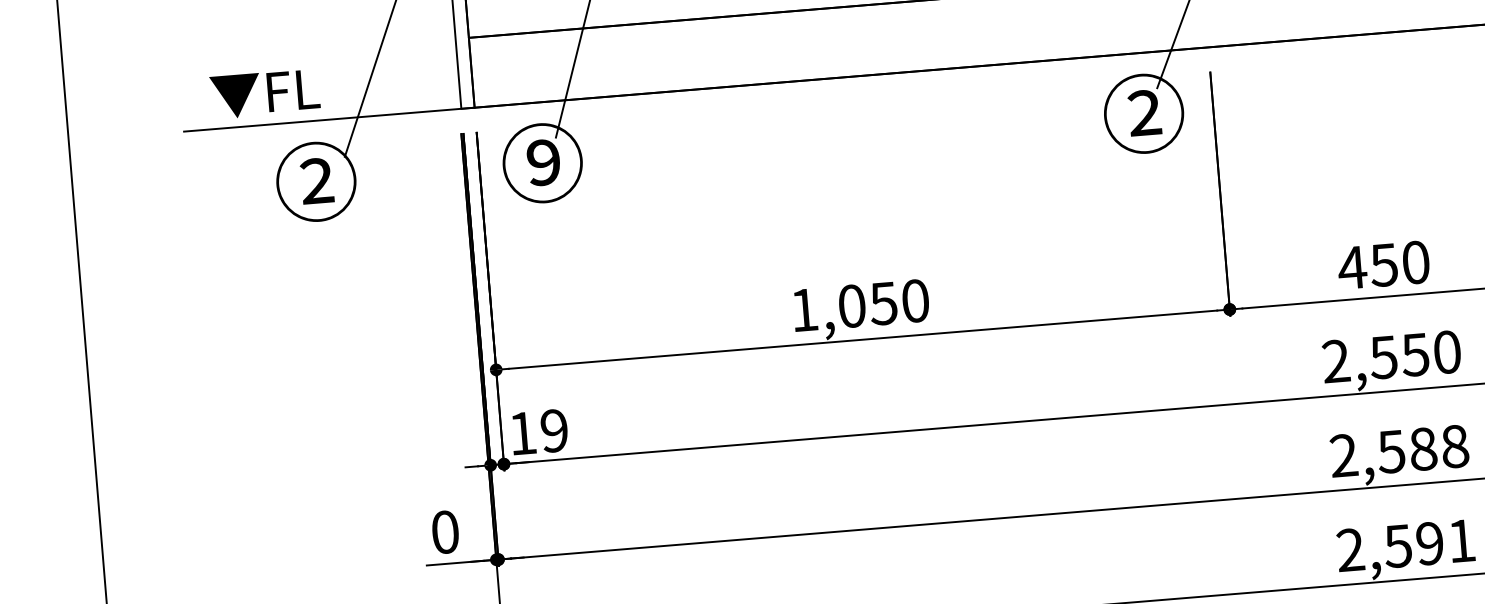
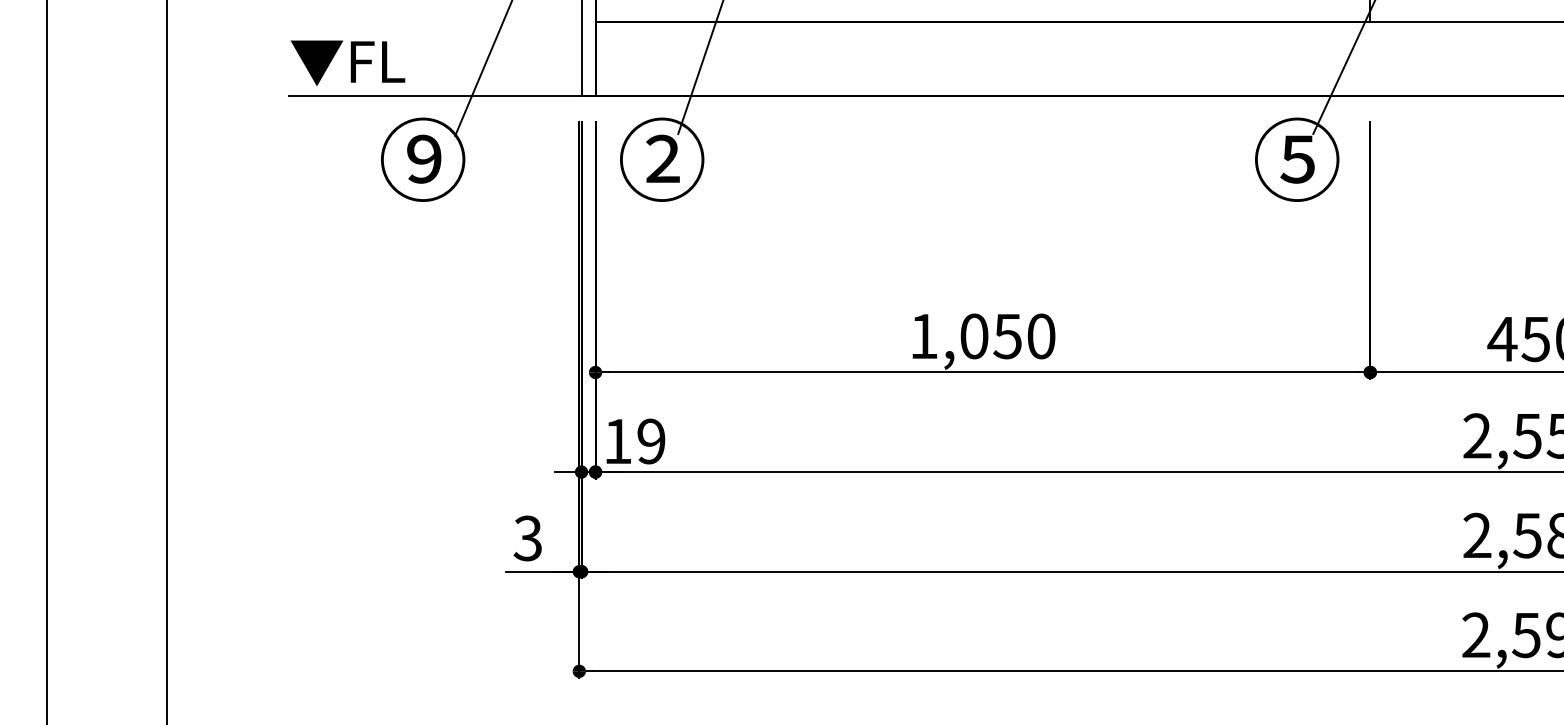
text: (264, 93) -> (347, 62), moved
text: (1144, 112) -> (1297, 158), ② -> ⑤
text: (543, 162) -> (663, 159), ⑨ -> ②
text: (317, 181) -> (424, 159), ② -> ⑨
text: (444, 532) -> (527, 538), 0 -> 3

